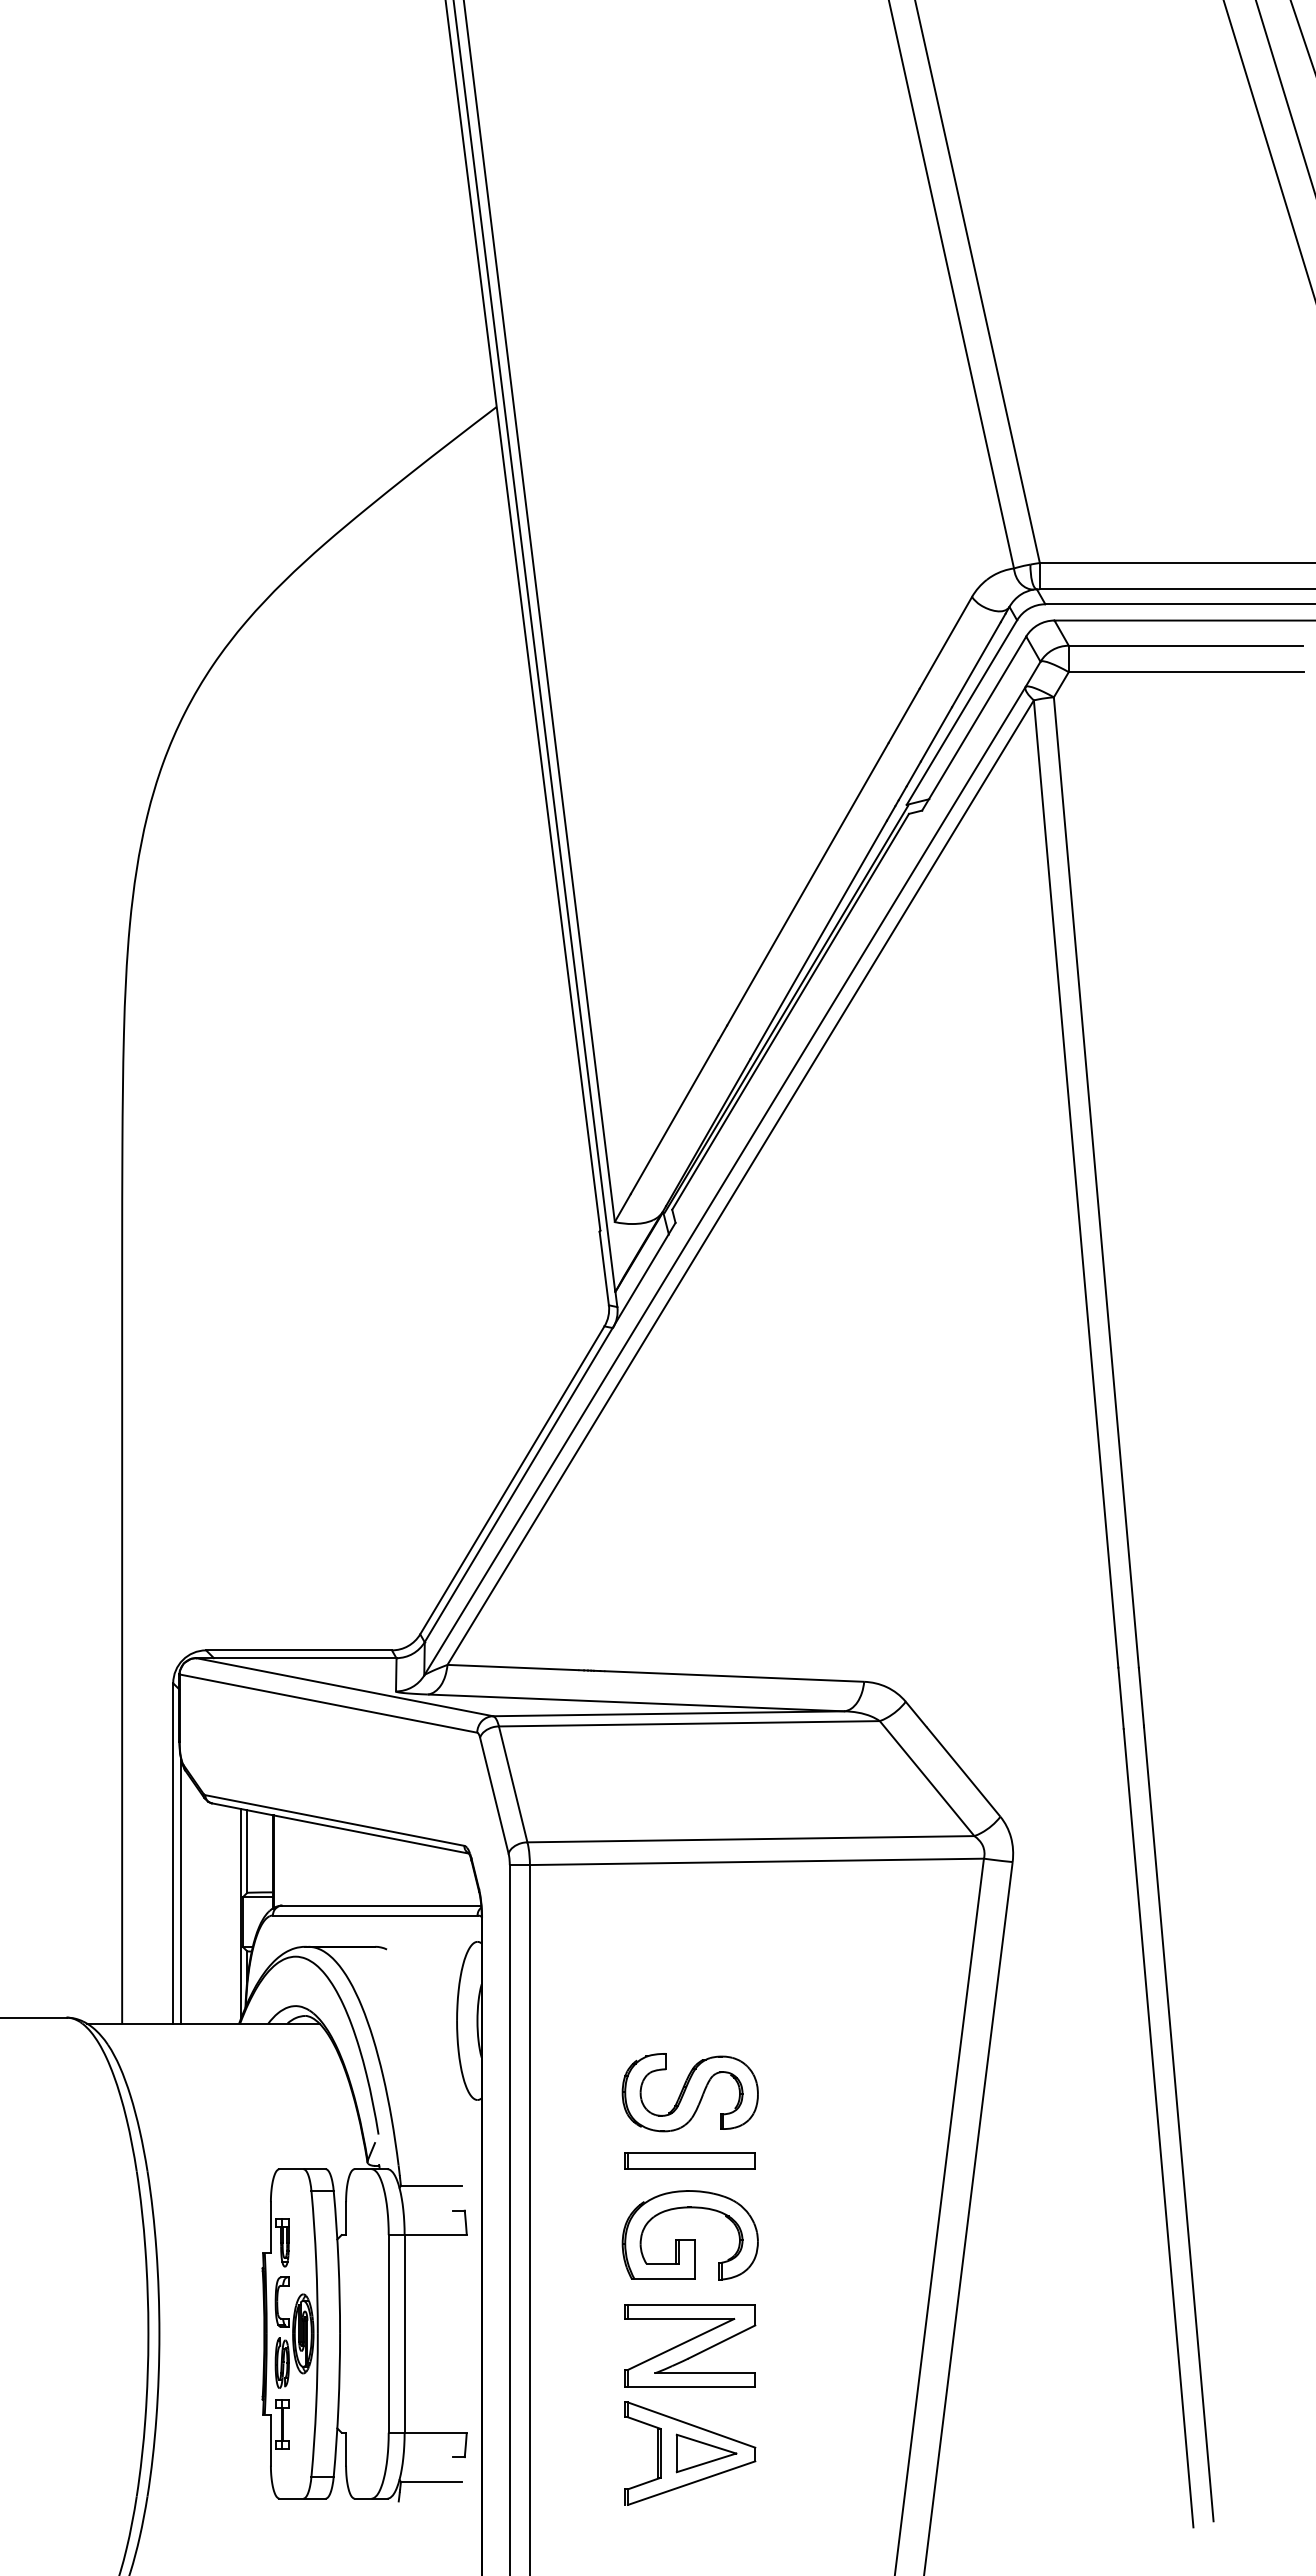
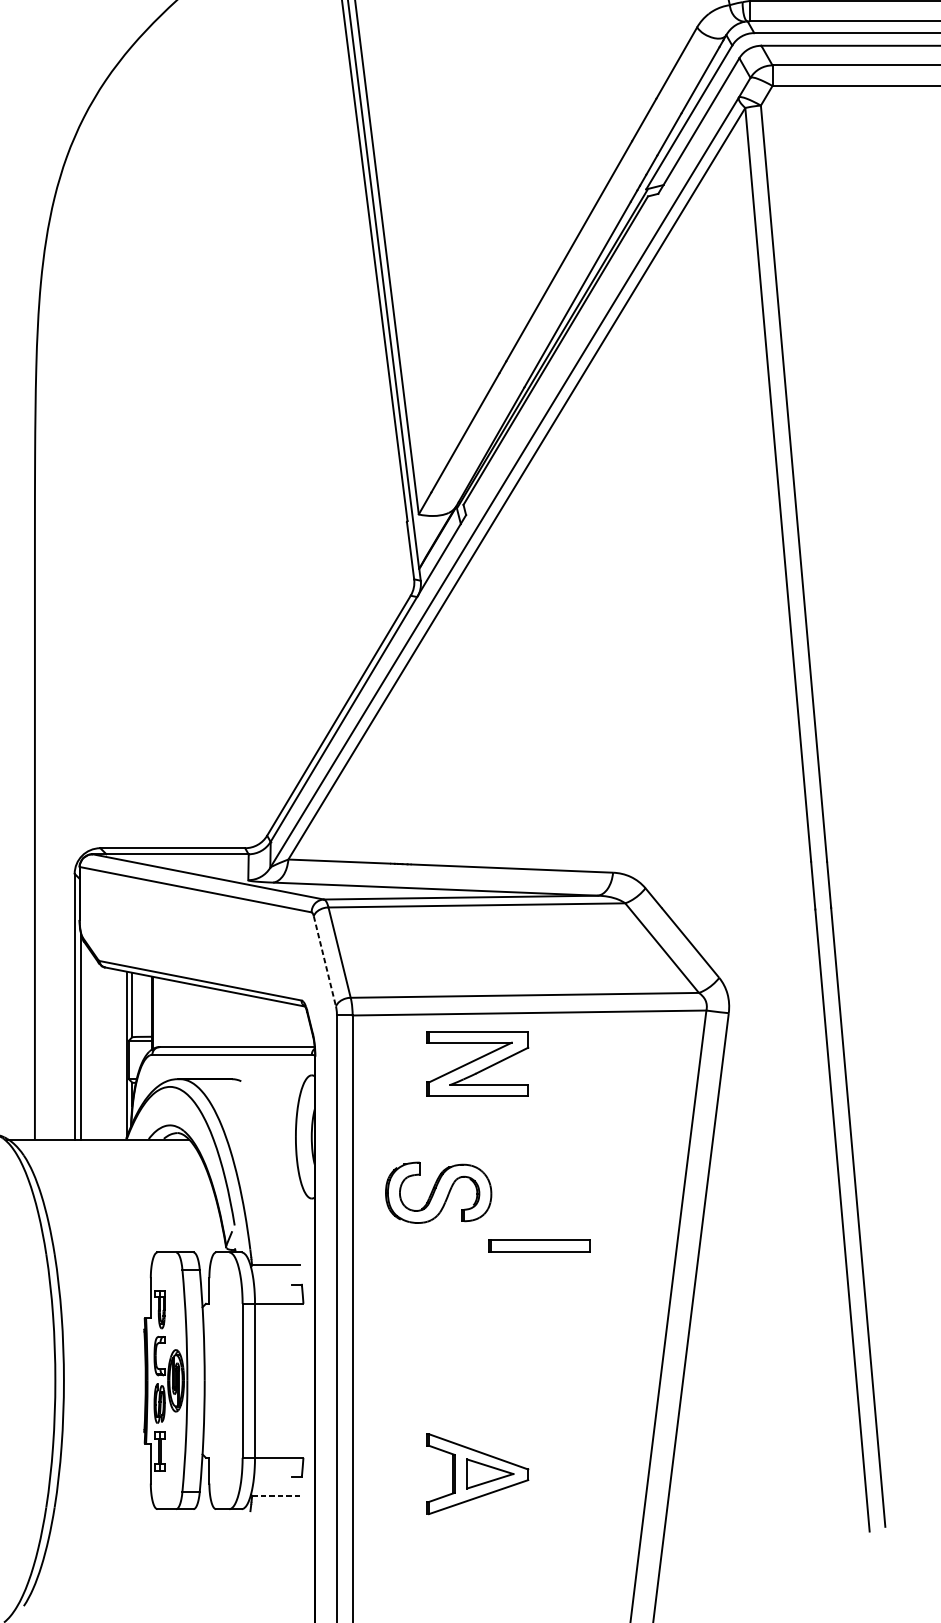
line: (494, 1795) -> (325, 961), solid -> dashed
part: (689, 2092) -> (438, 1192), moved
part: (689, 2160) -> (538, 1245), moved
part: (689, 2235) -> (476, 1304), removed
part: (690, 2345) -> (477, 1063), moved
line: (431, 2482) -> (275, 1496), solid -> dashed

